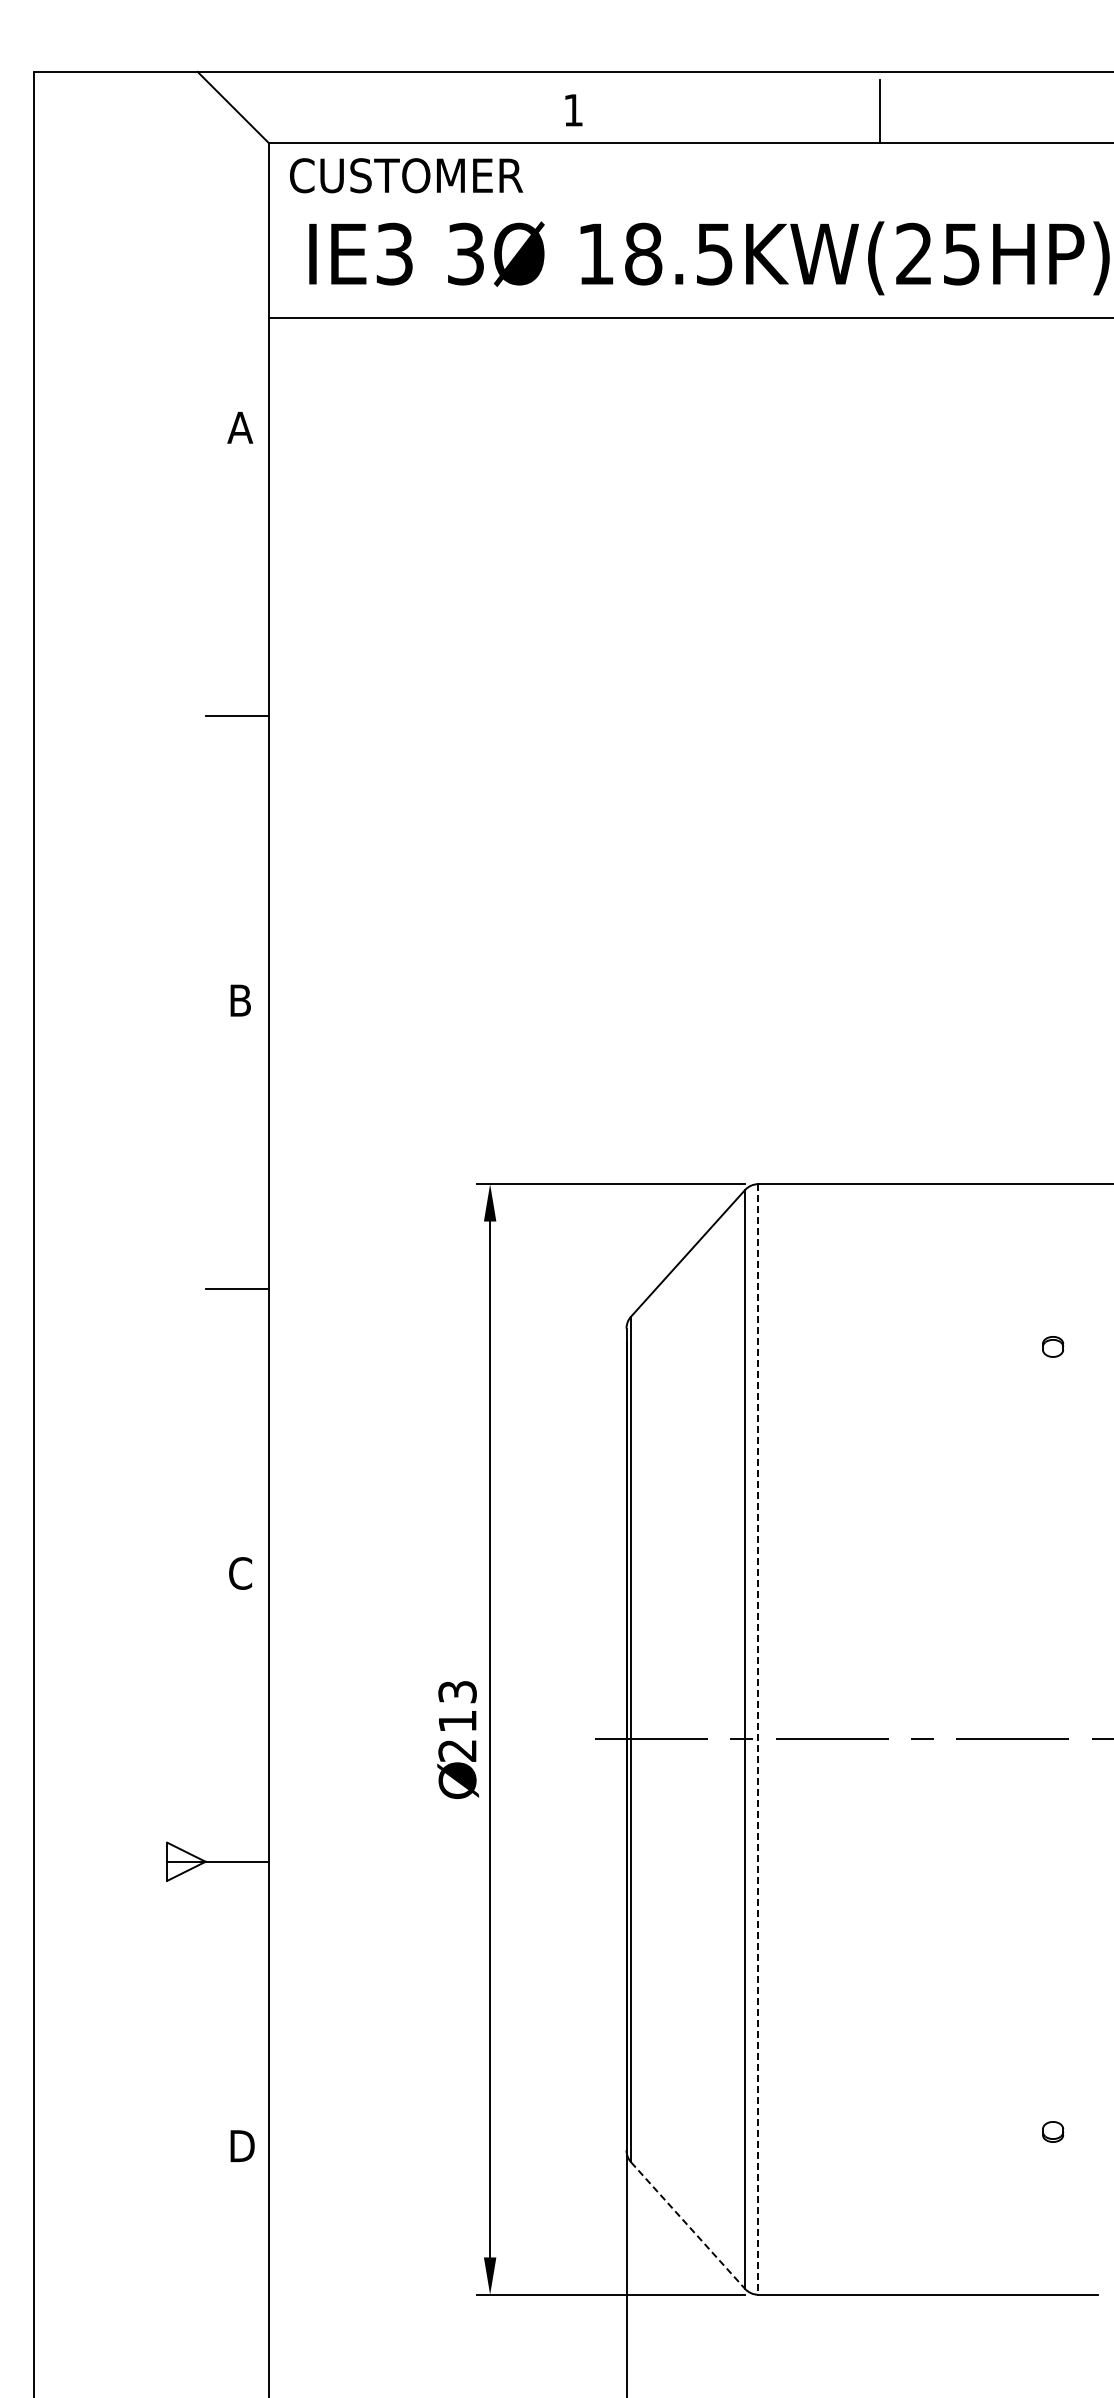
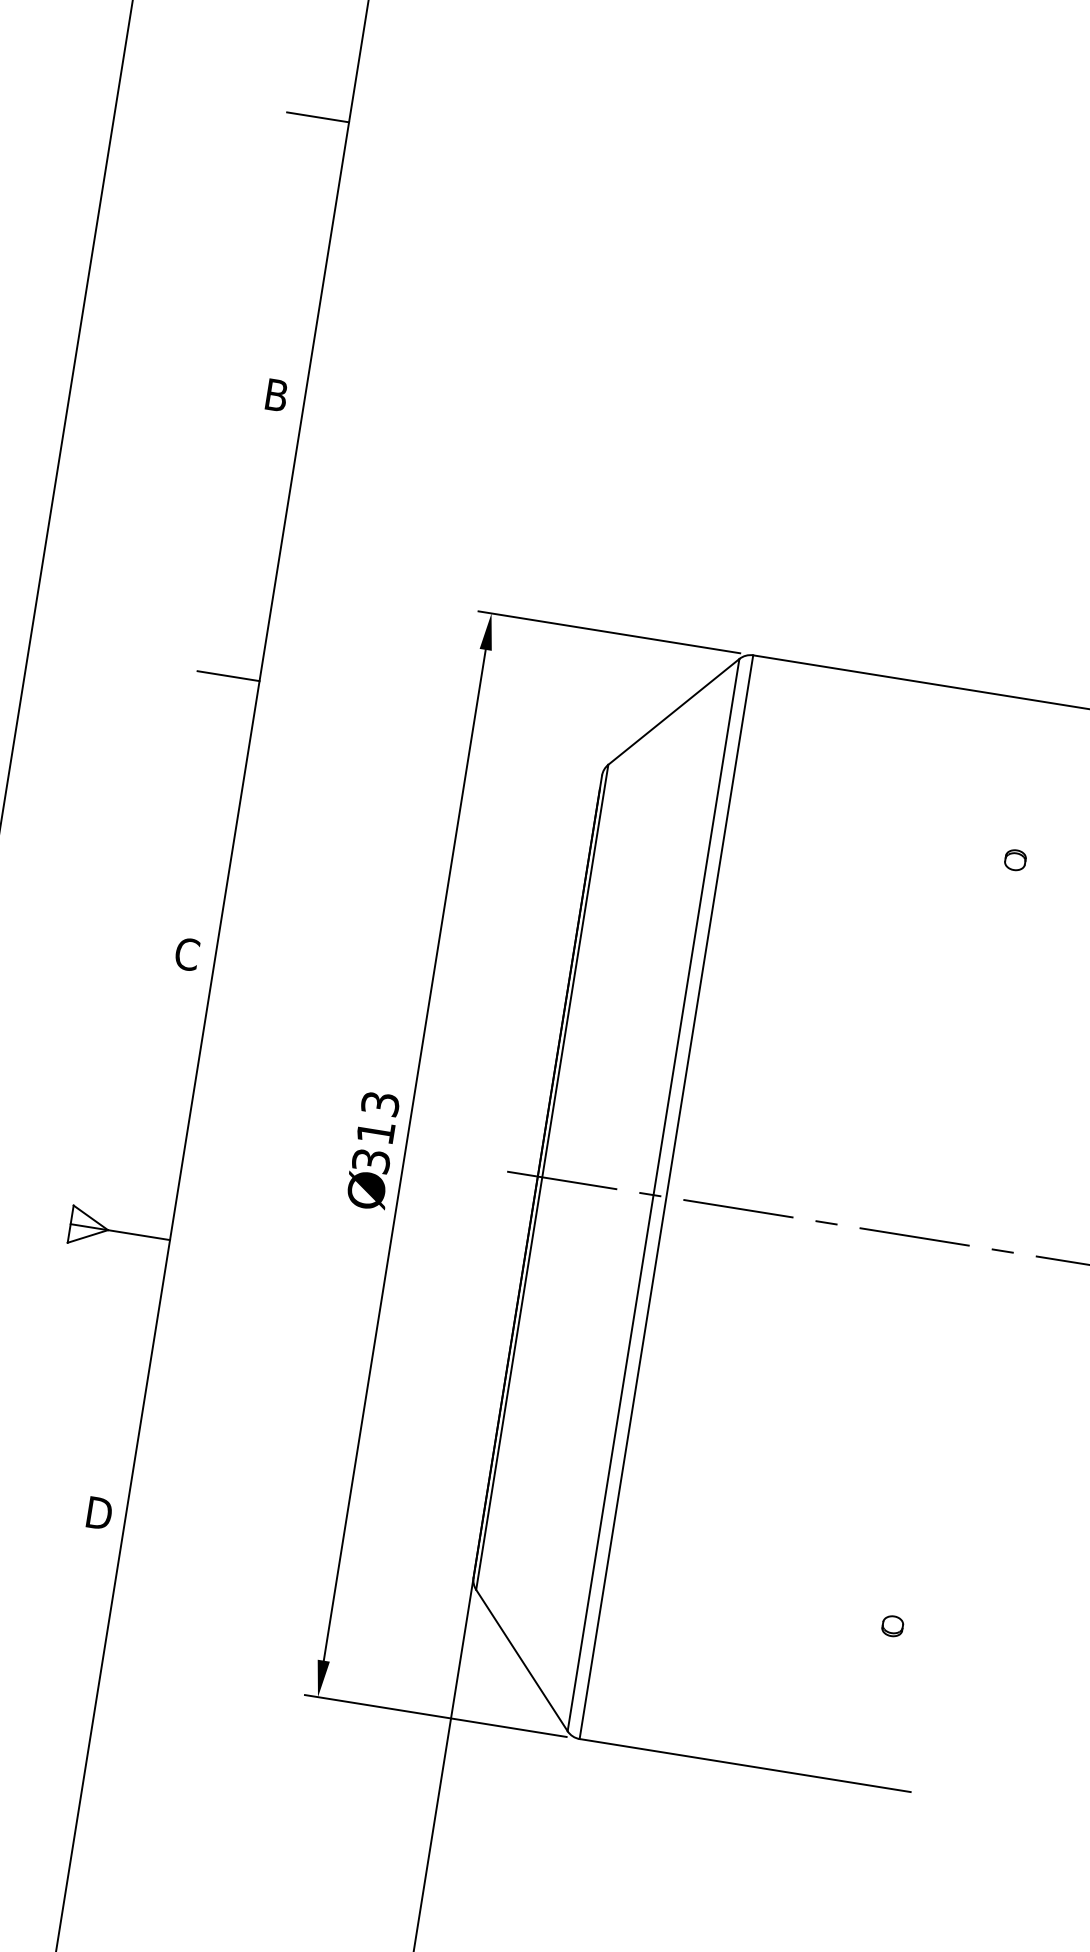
line: (758, 1739) -> (666, 1197), dashed -> solid
text: (457, 1750) -> (371, 1160), 213 -> 313
line: (688, 2225) -> (522, 1660), dashed -> solid

